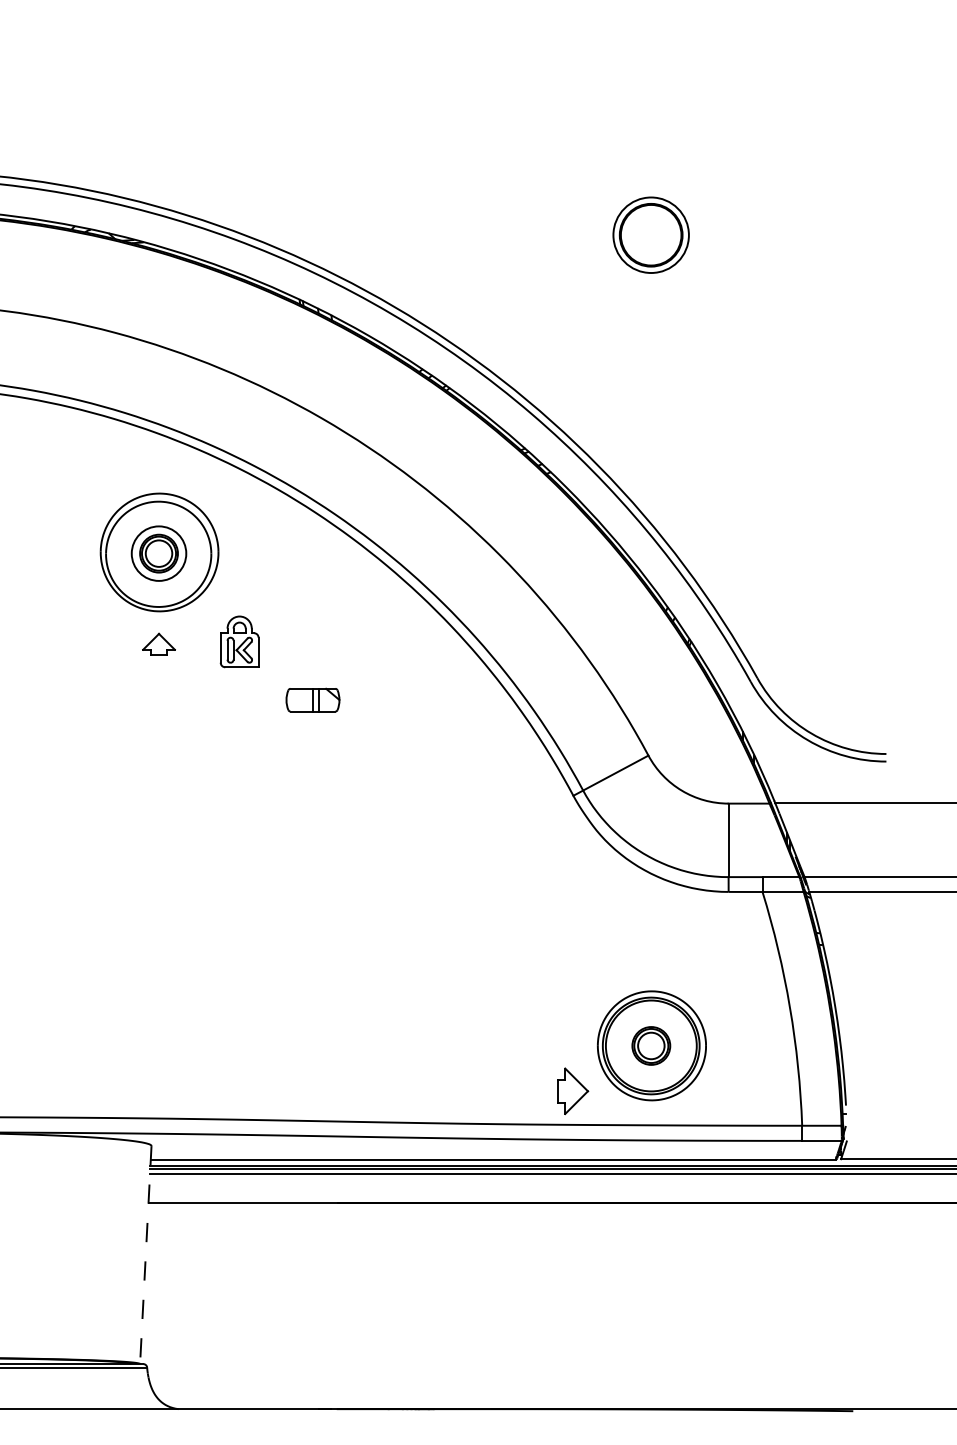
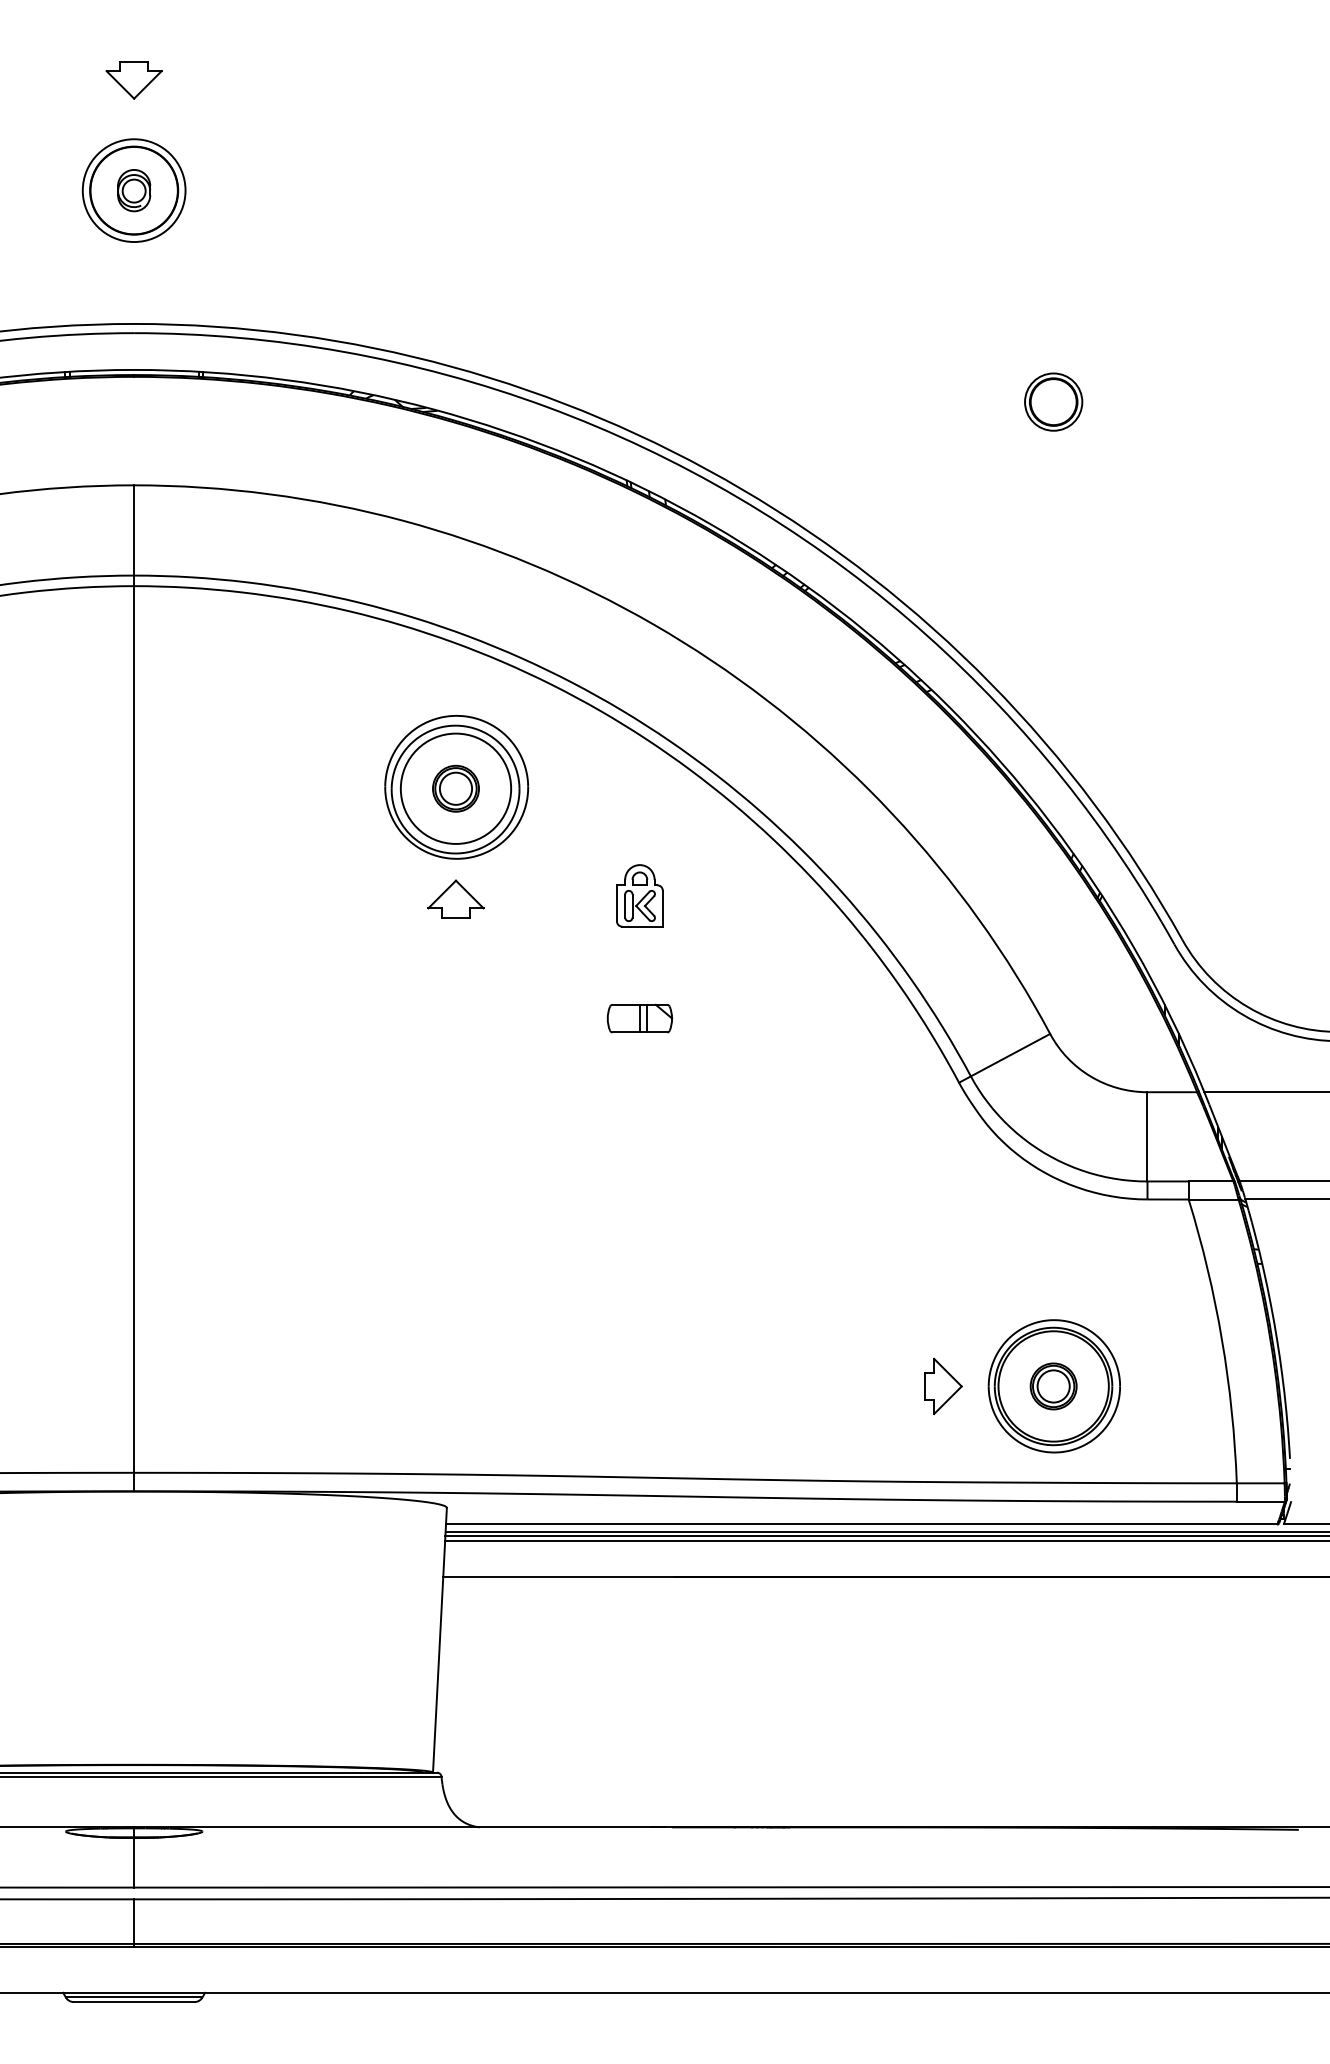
part: (651, 234) -> (1053, 401), size x0.62
circle: (158, 553) -> (455, 788), size x1.67
part: (239, 641) -> (639, 895), moved
part: (158, 644) -> (455, 898), size x1.43
part: (312, 700) -> (639, 1018), moved
part: (572, 1091) -> (943, 1386), moved
line: (145, 1255) -> (439, 1640), dashed -> solid

